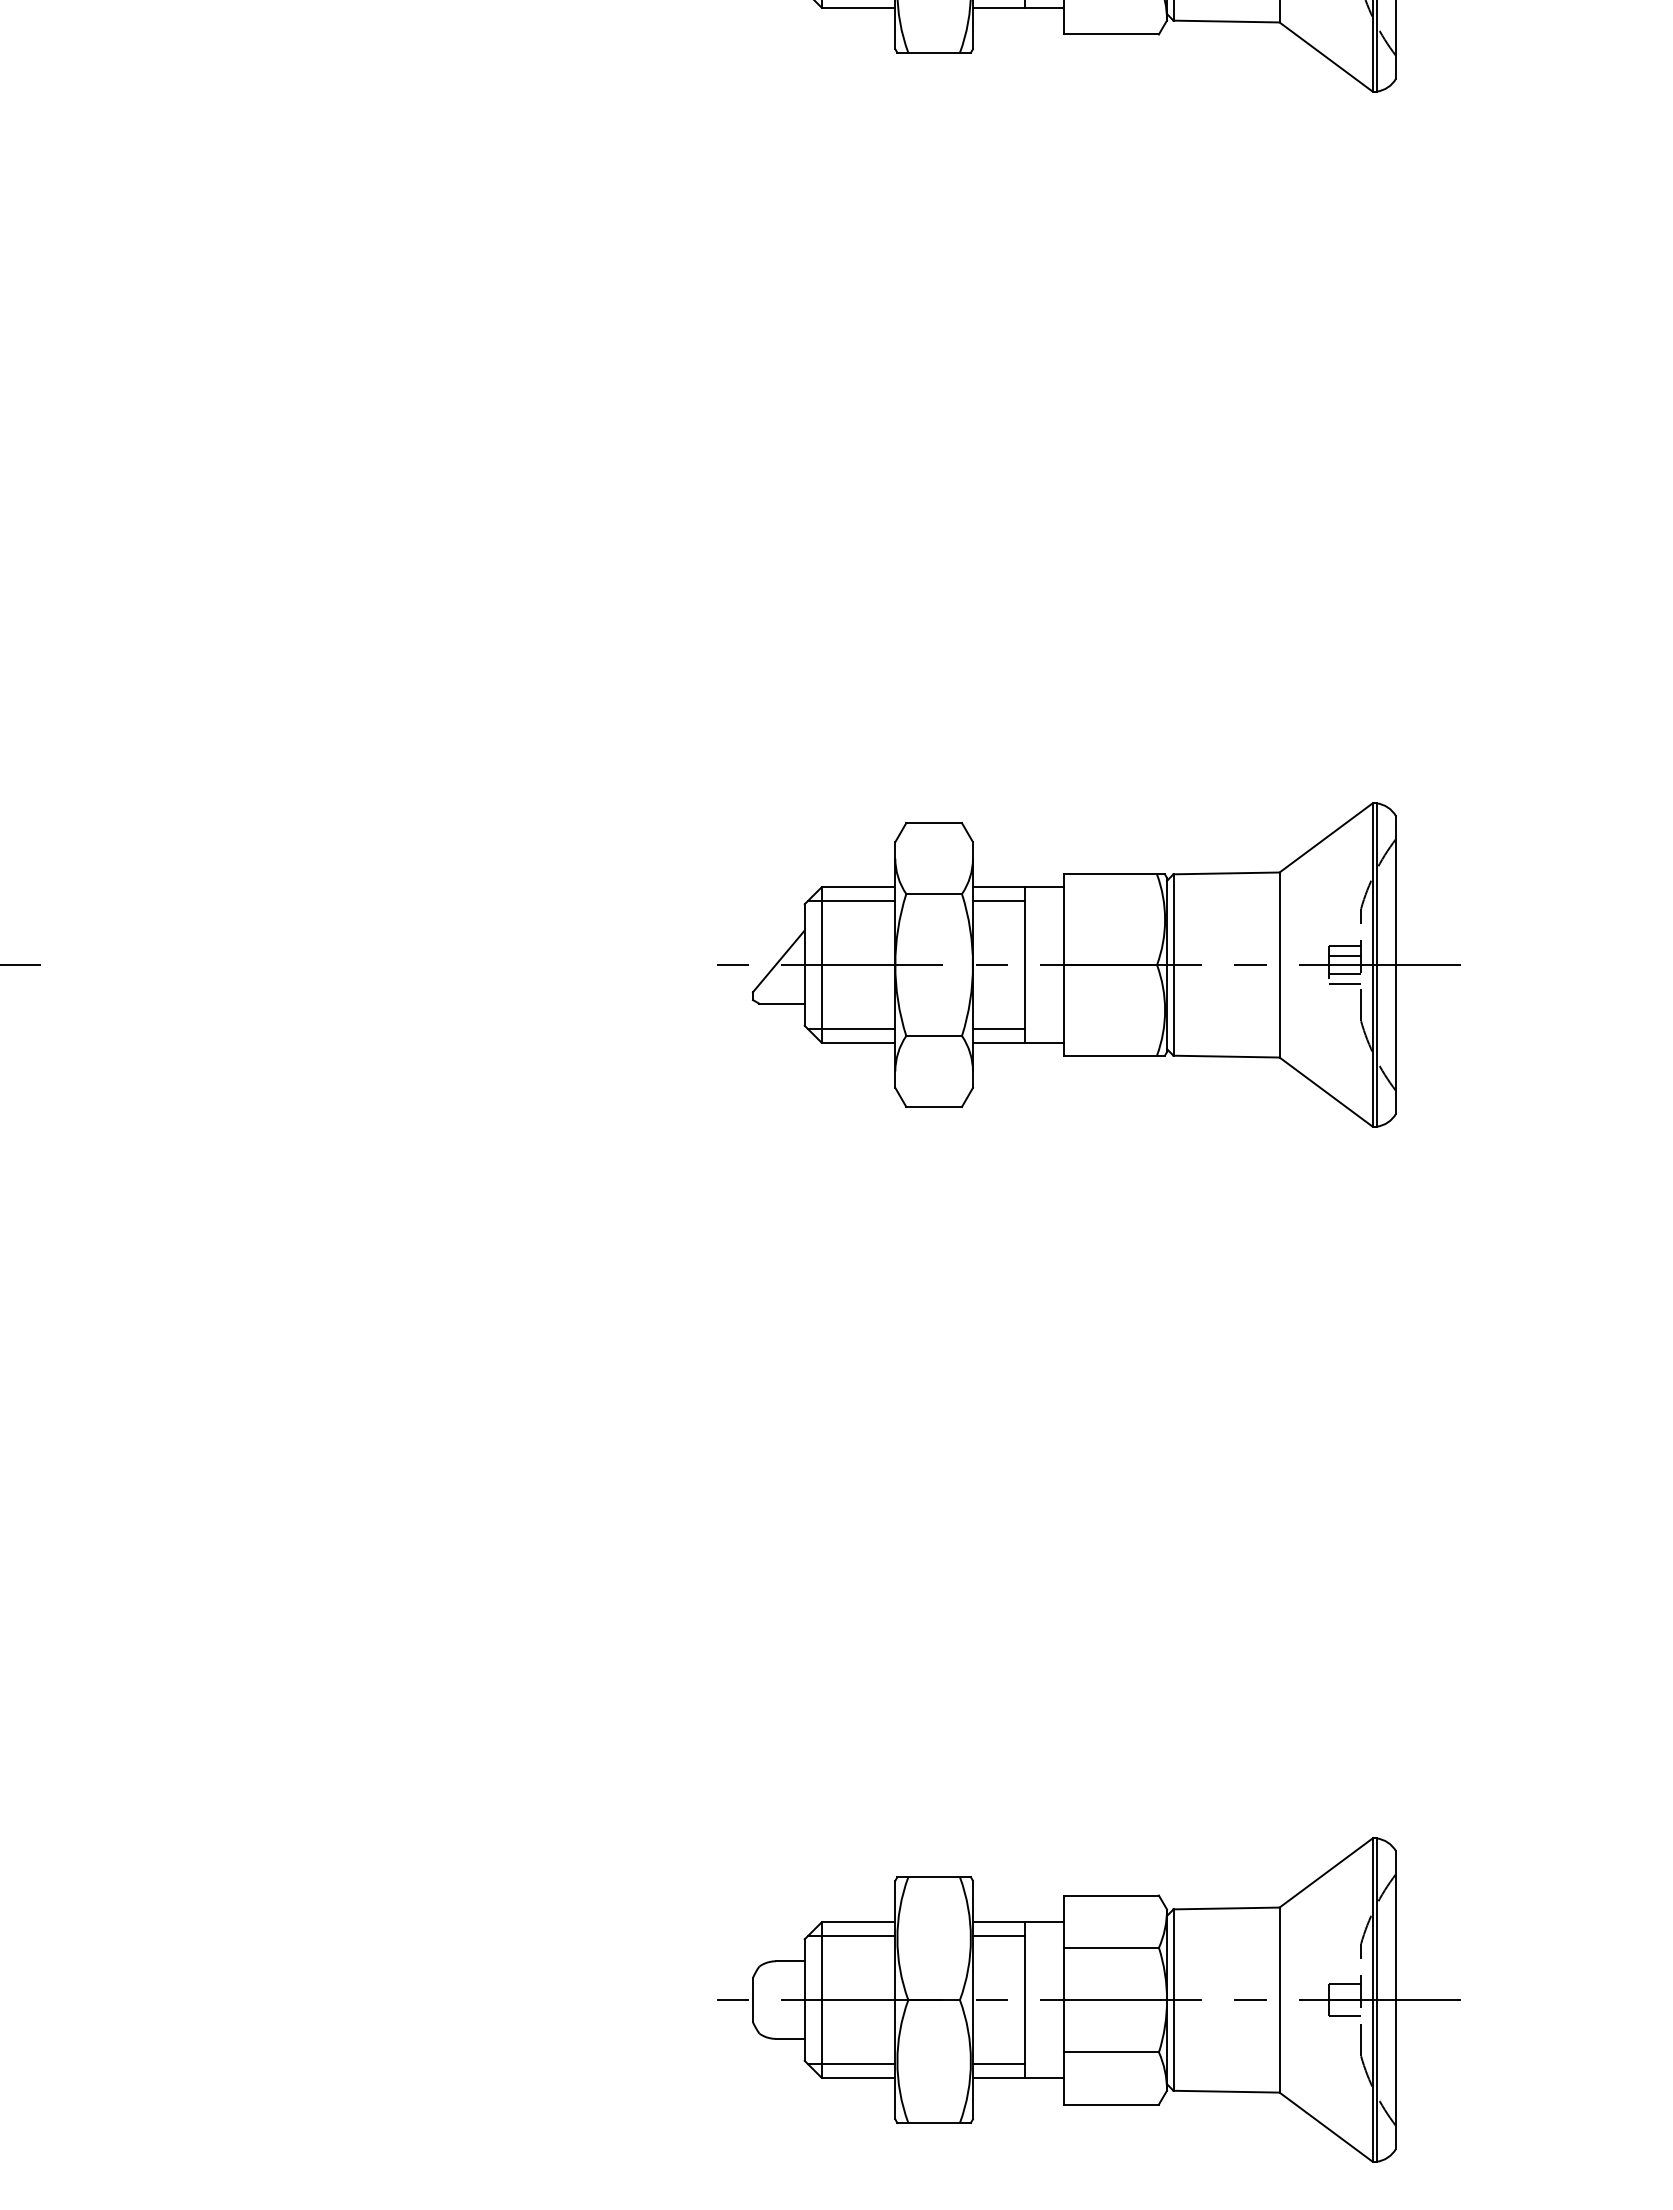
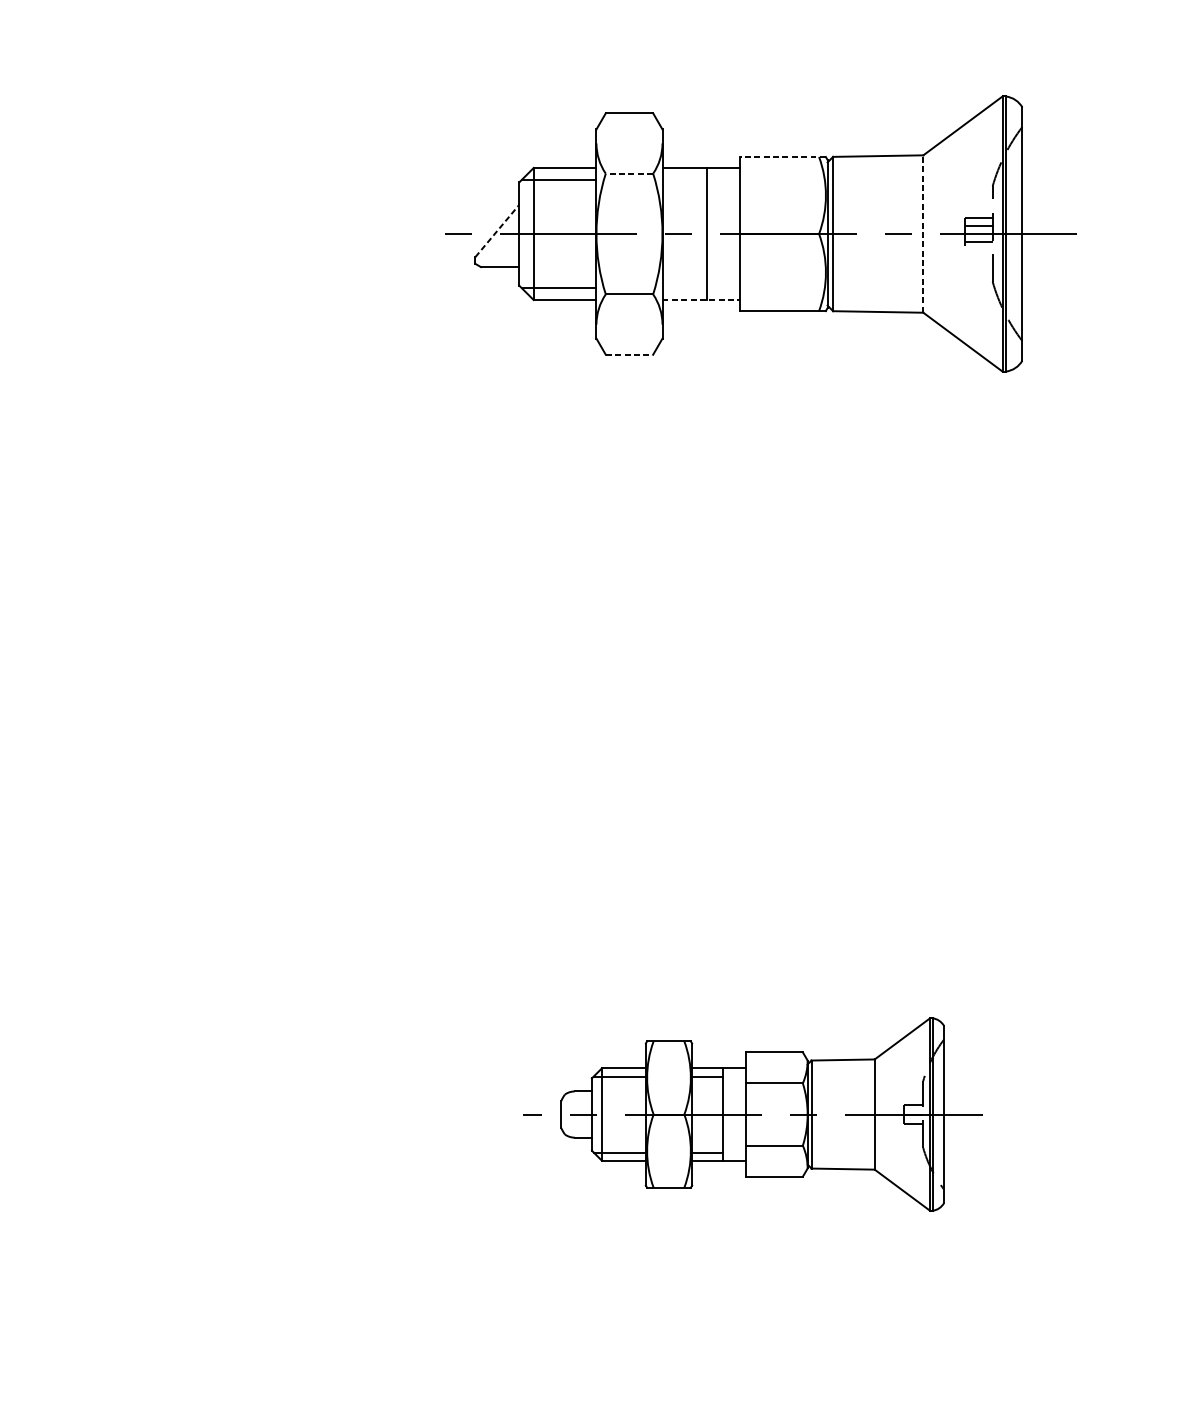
line: (1114, 874) -> (782, 157), solid -> dashed
line: (934, 894) -> (629, 174), solid -> dashed
line: (998, 901) -> (684, 180), removed
line: (779, 960) -> (497, 230), solid -> dashed
line: (1279, 965) -> (923, 234), solid -> dashed
line: (1344, 983) -> (978, 249), removed
line: (998, 1028) -> (684, 288), removed
line: (1018, 1042) -> (701, 299), solid -> dashed
line: (934, 1106) -> (629, 354), solid -> dashed
part: (1088, 1999) -> (760, 1114), size x0.7

